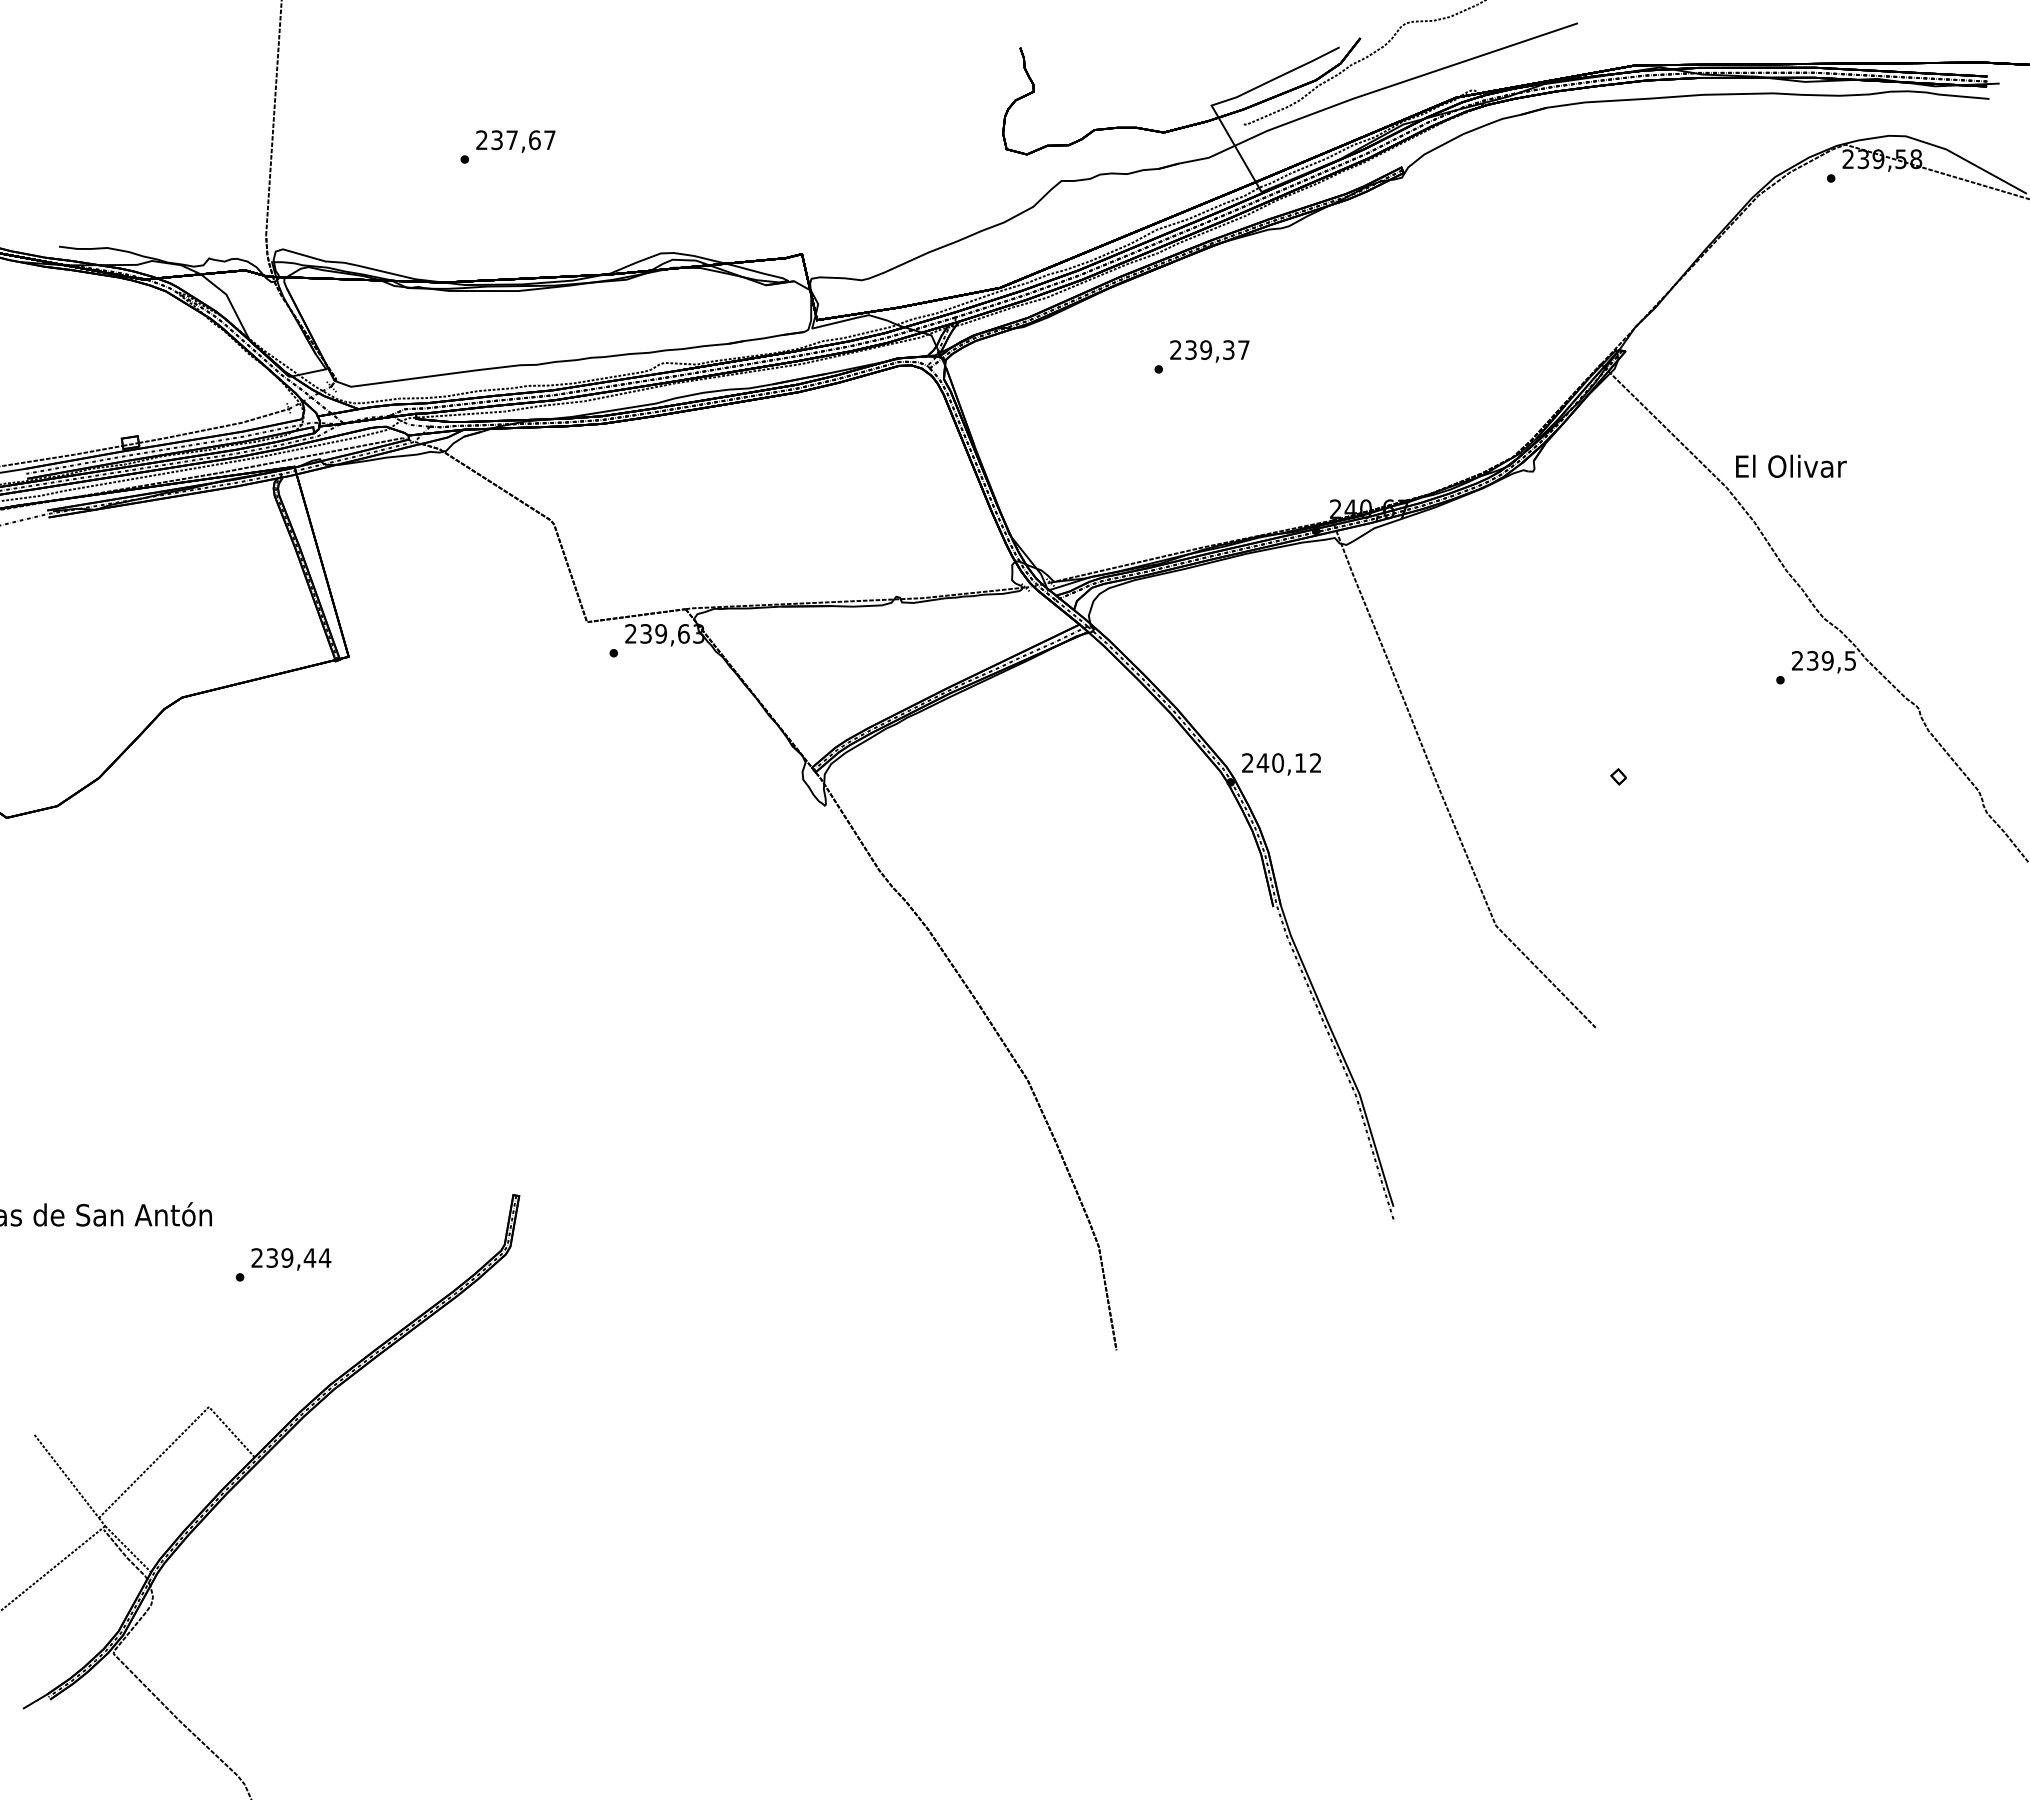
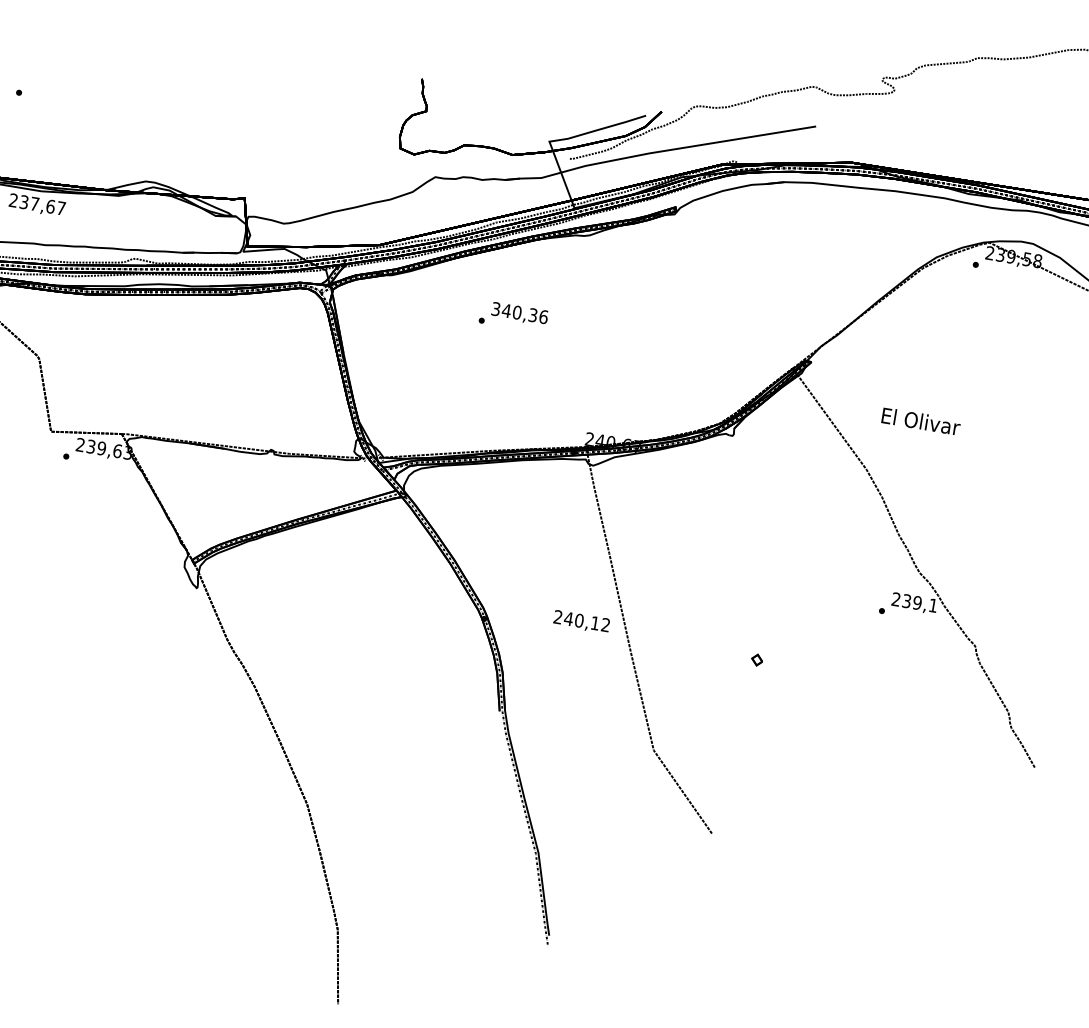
text: (515, 141) -> (36, 205), moved
text: (1209, 349) -> (519, 312), 239,37 -> 340,36
text: (1791, 465) -> (921, 420), moved
text: (1849, 660) -> (932, 605), 239,5 -> 239,1
text: (1281, 764) -> (581, 622), moved

